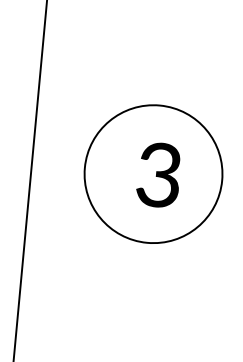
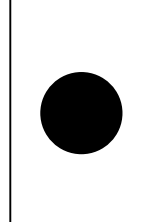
fill: (153, 173) -> (81, 112), added

